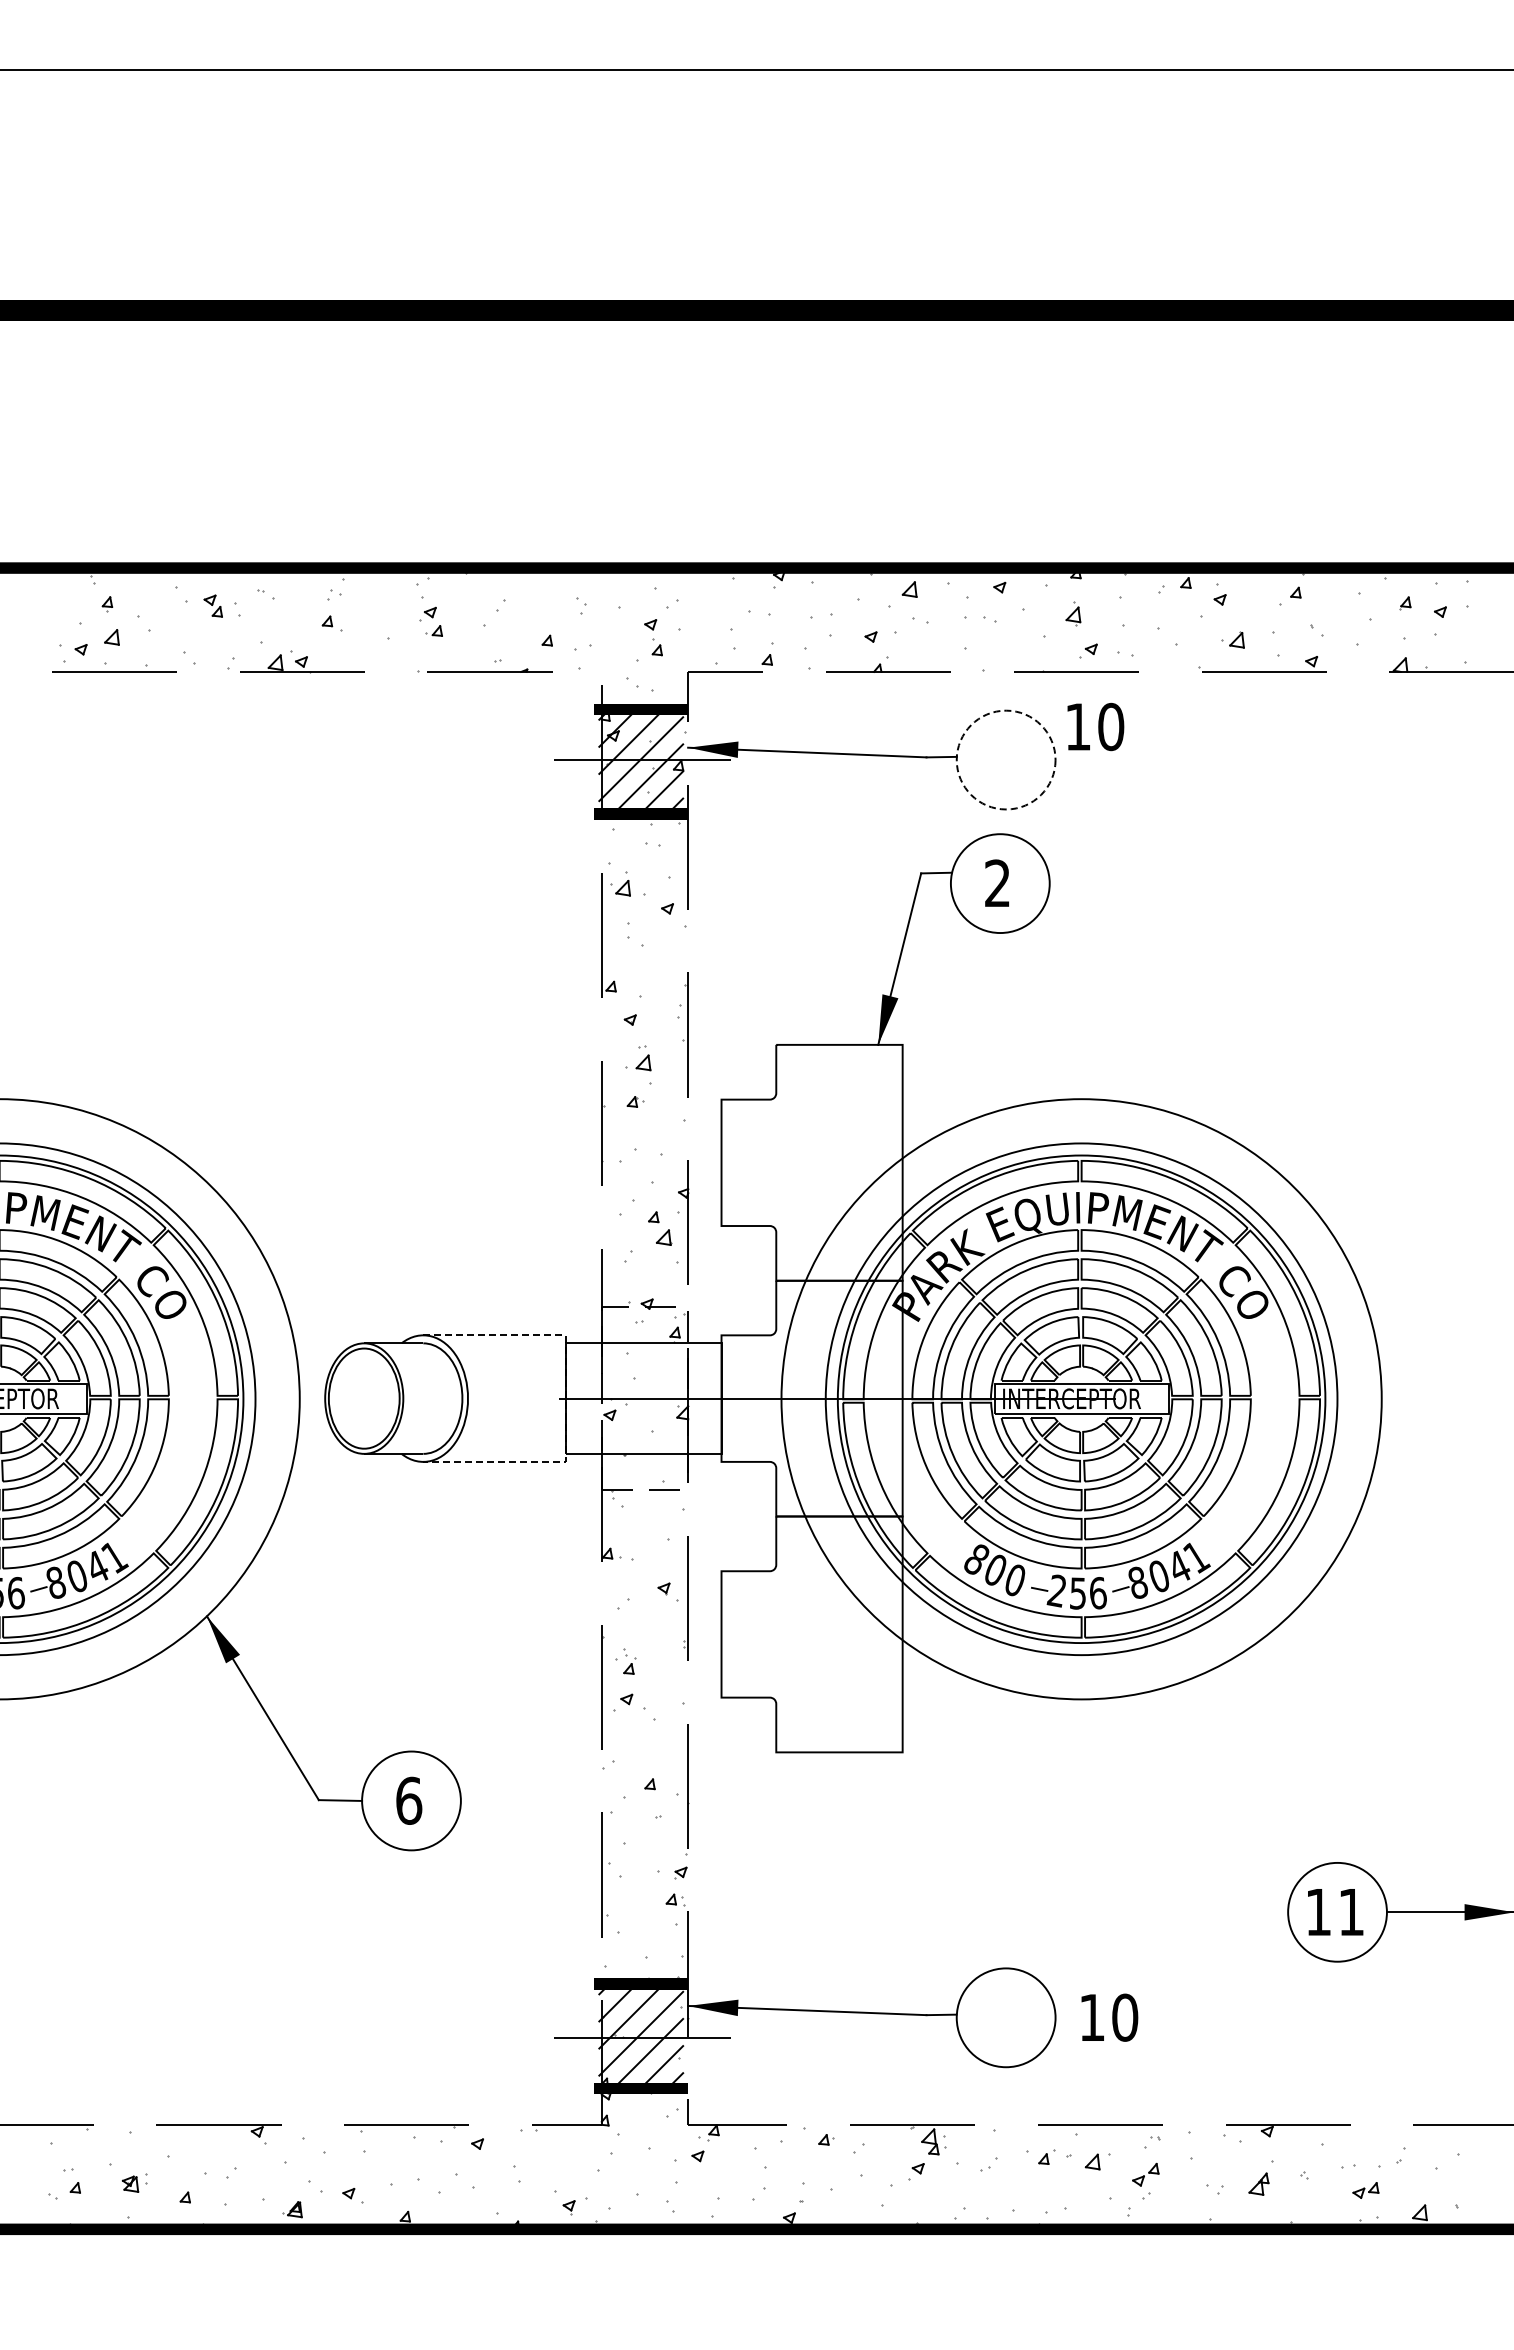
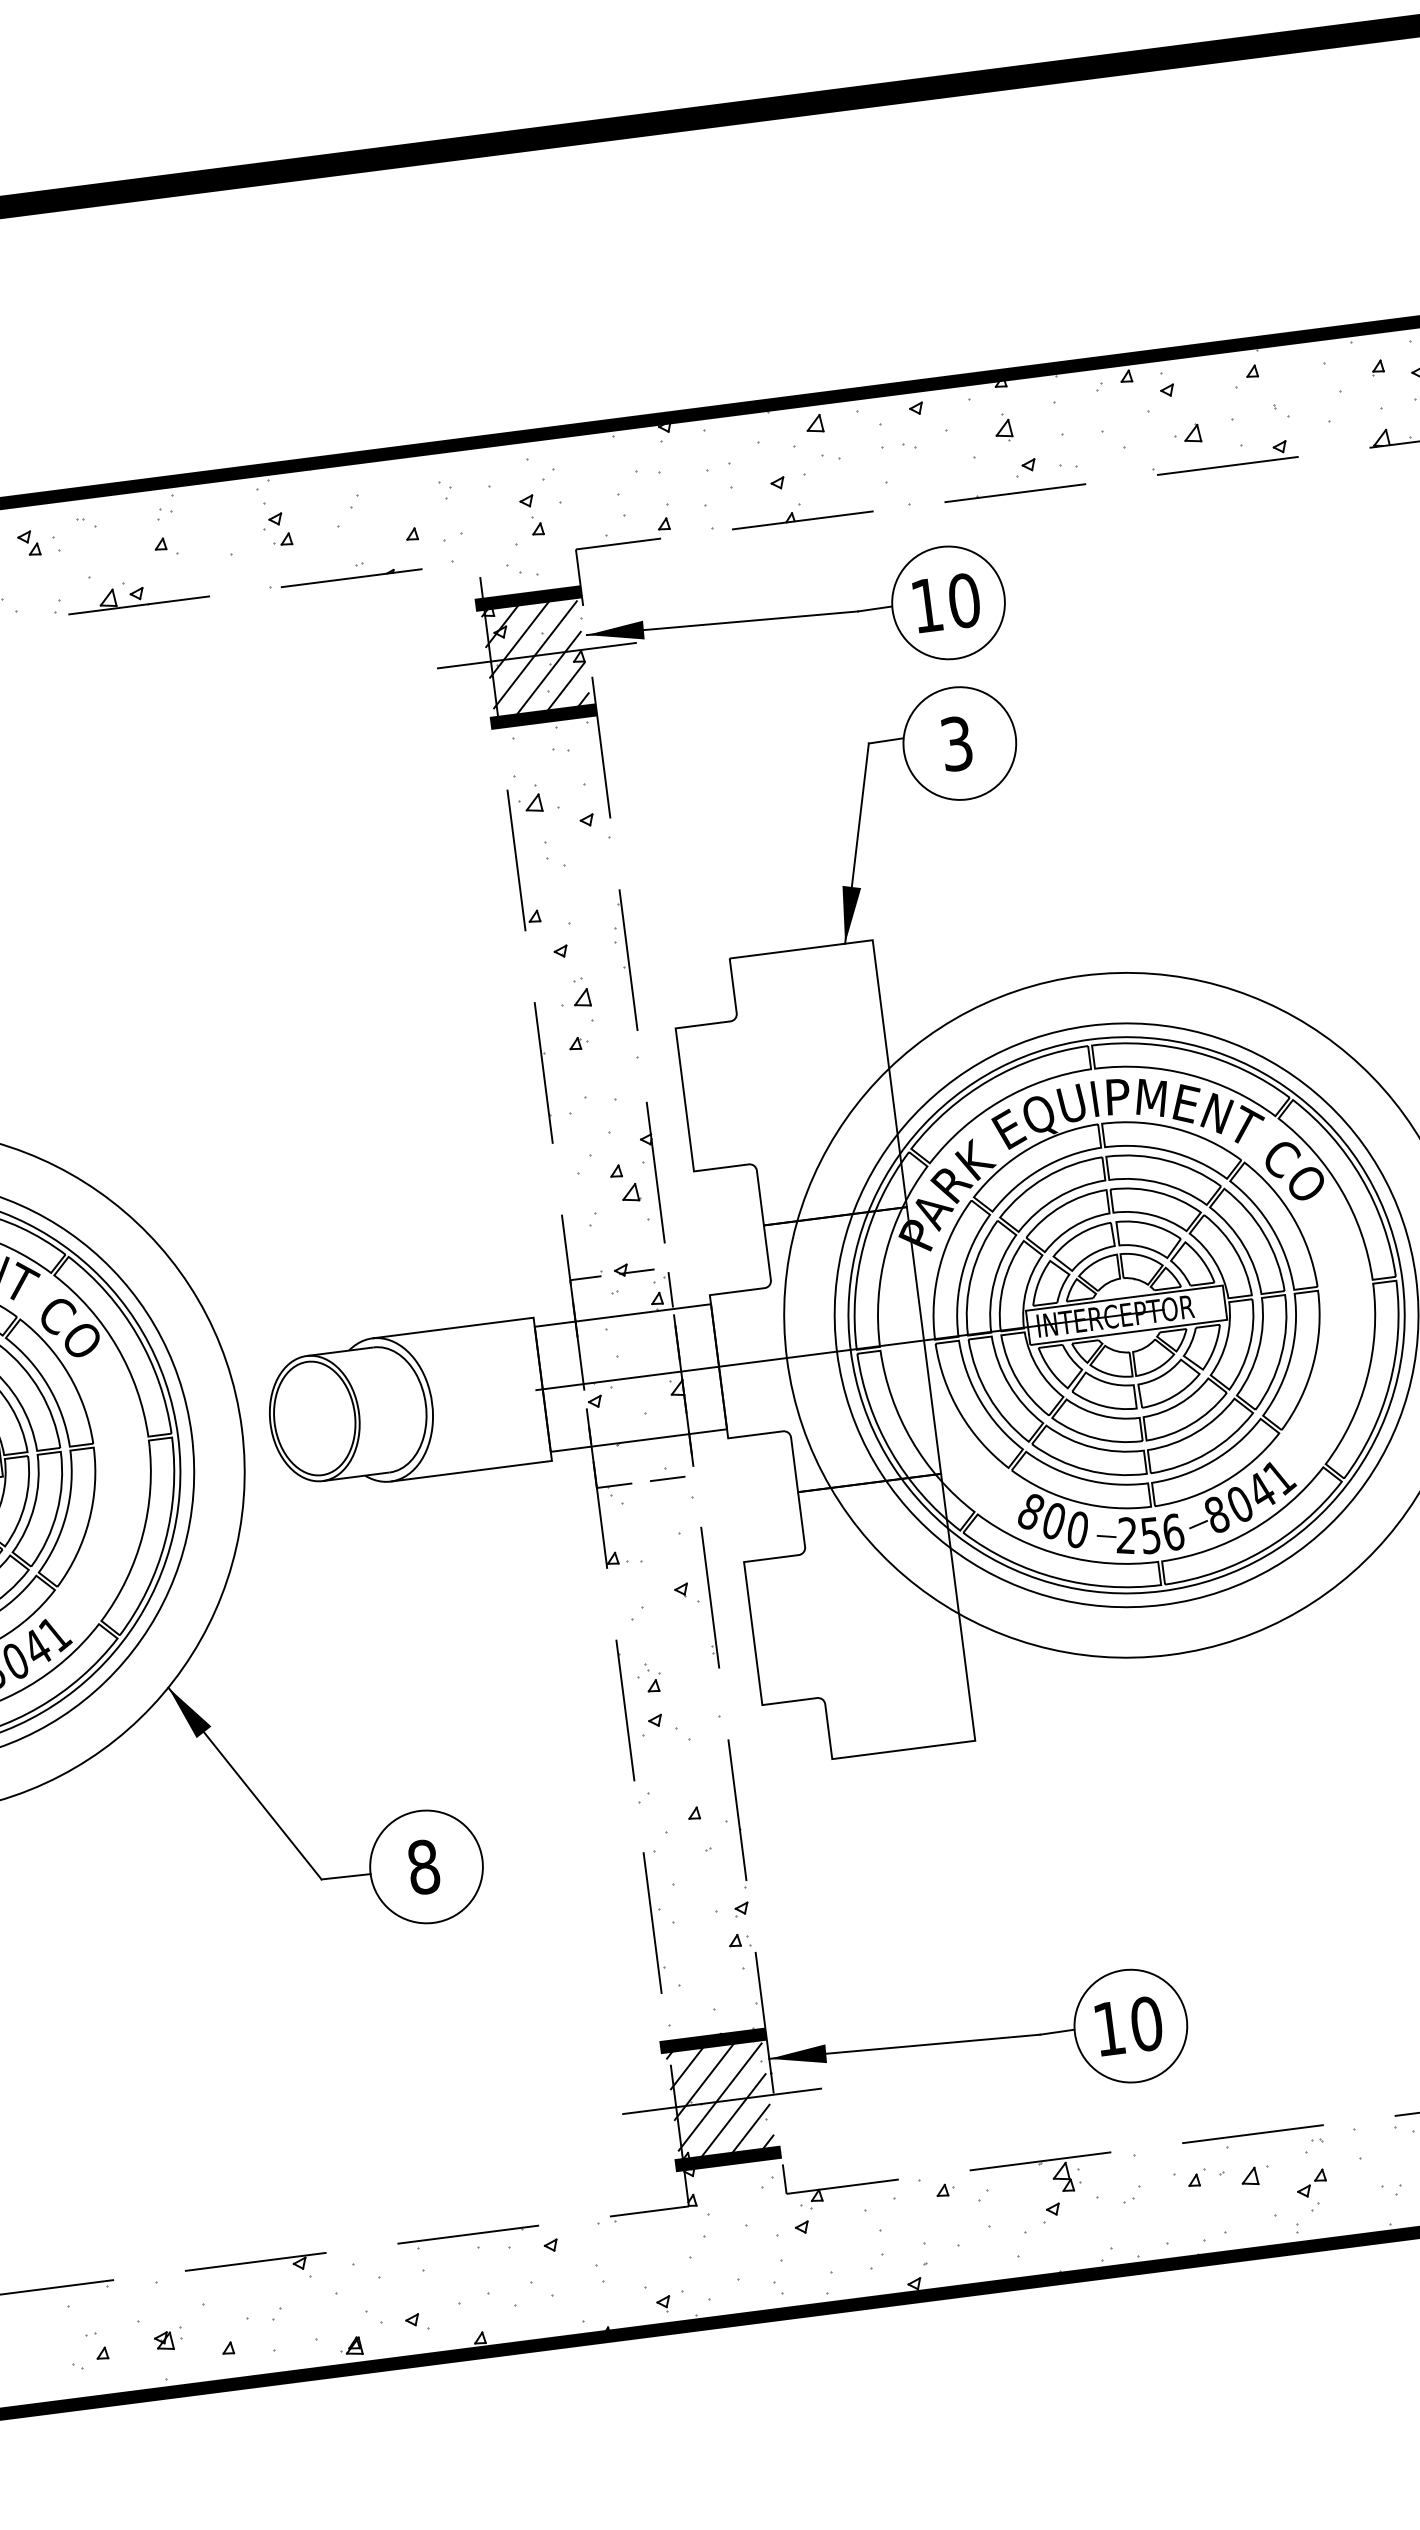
text: (1095, 726) -> (946, 602), moved
circle: (1005, 759) -> (947, 602), dashed -> solid
text: (997, 883) -> (956, 743), 2 -> 3
line: (565, 1399) -> (542, 1390), dashed -> solid
text: (409, 1800) -> (424, 1866), 6 -> 8
text: (1109, 2017) -> (1128, 2026), moved

